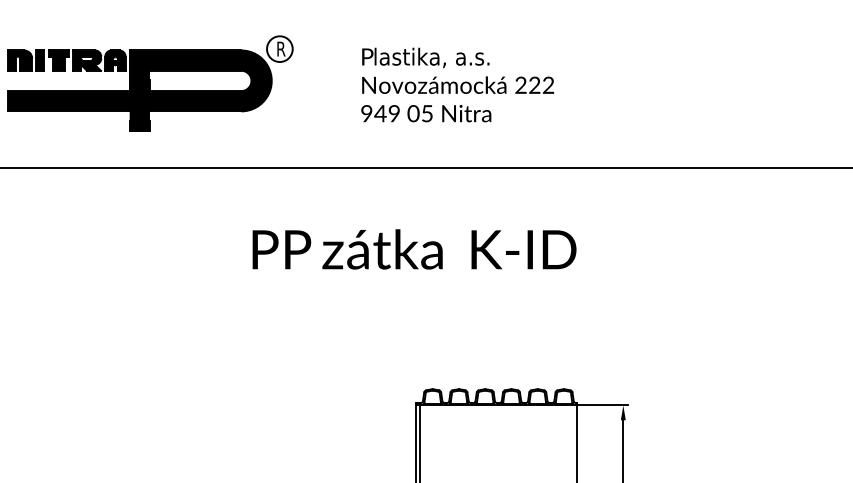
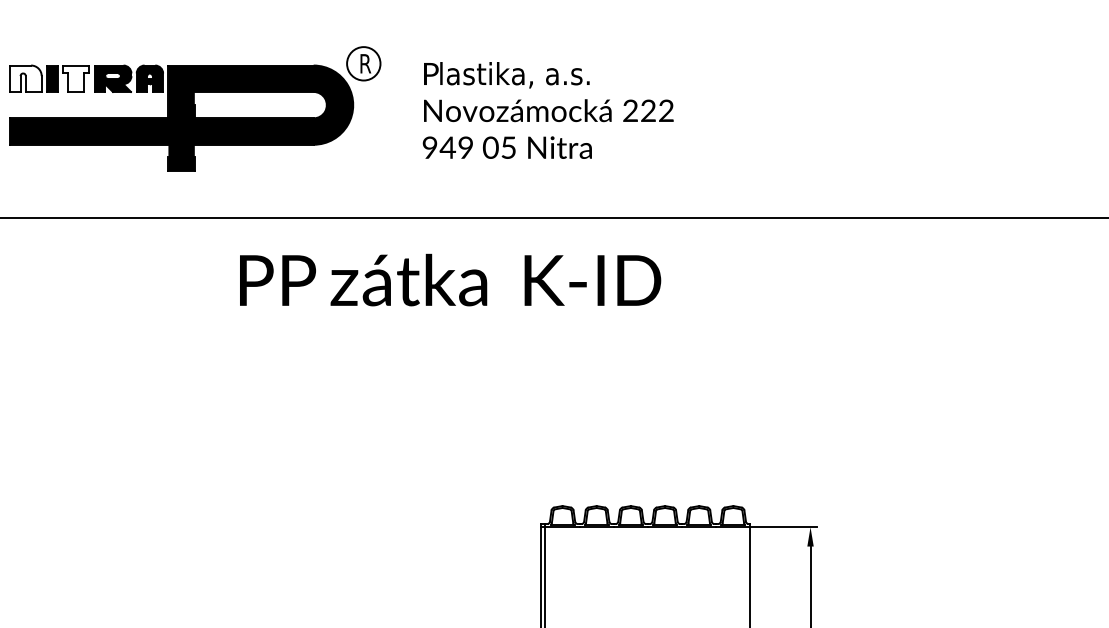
fill: (19, 60) -> (25, 78), removed
fill: (58, 60) -> (75, 78), removed
text: (457, 84) -> (547, 109), moved
text: (414, 249) -> (450, 280), moved

